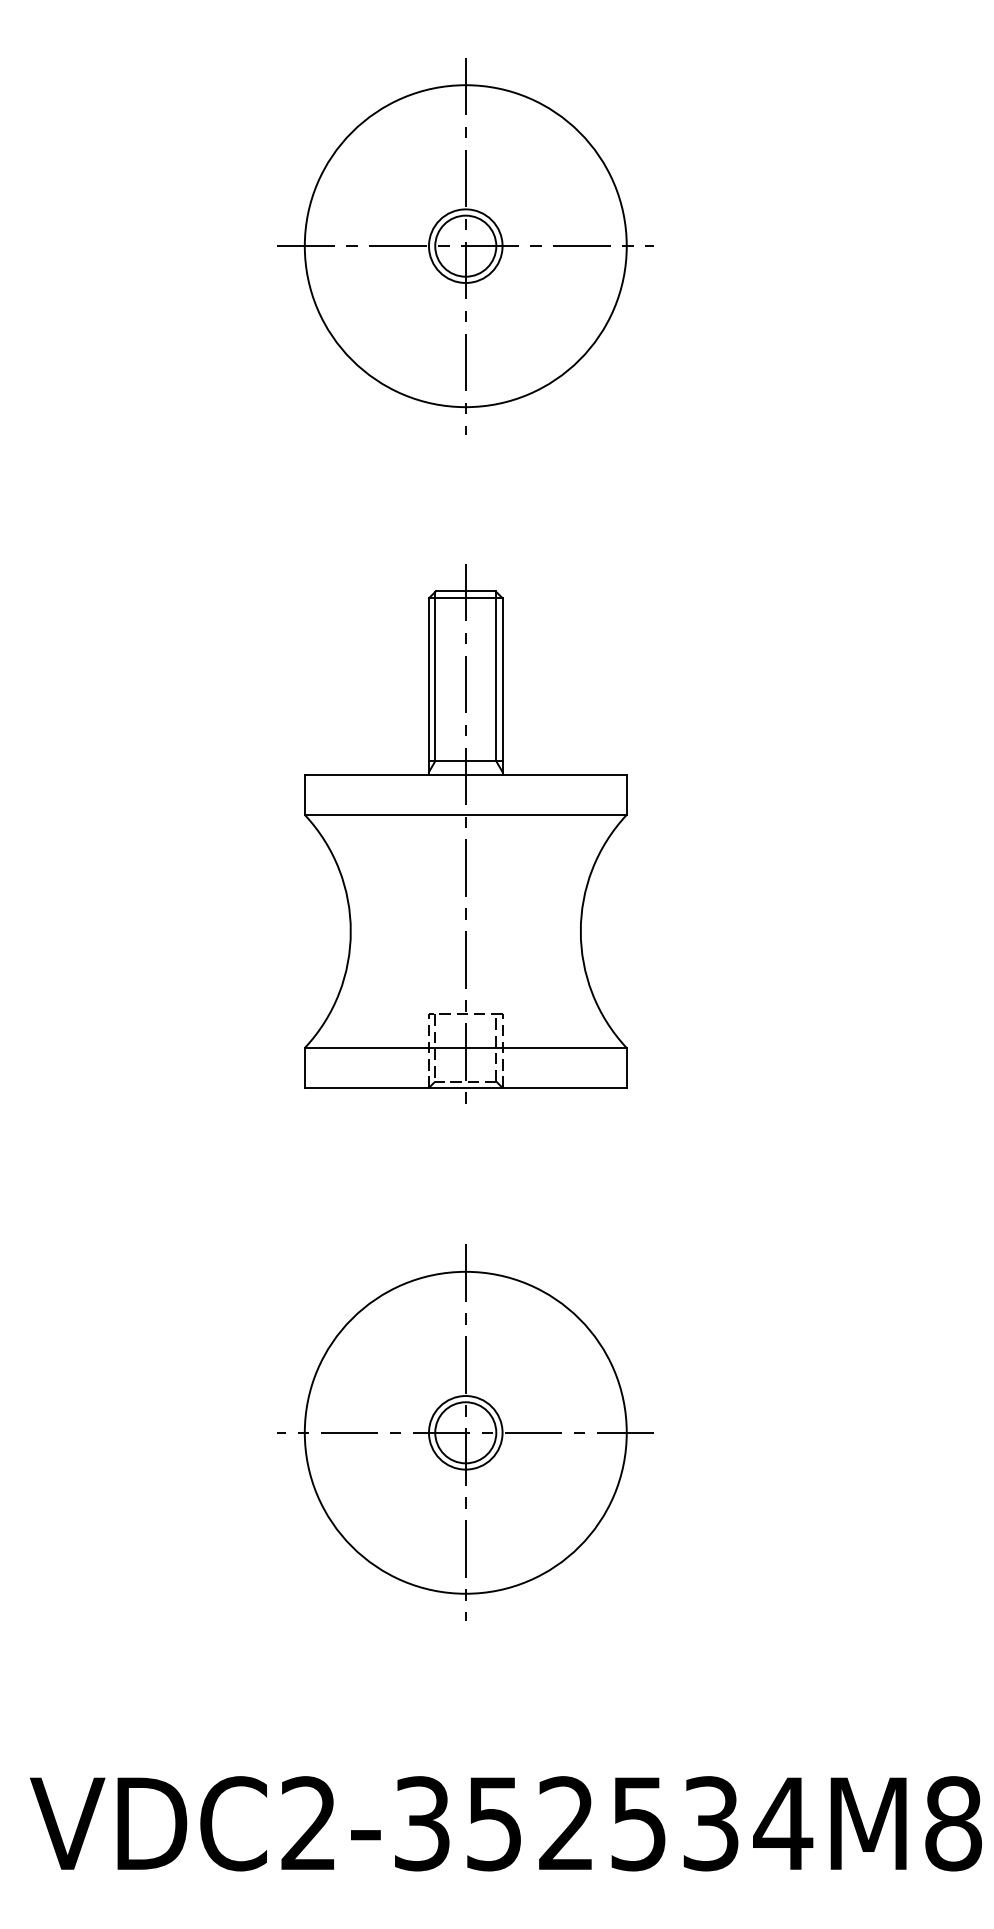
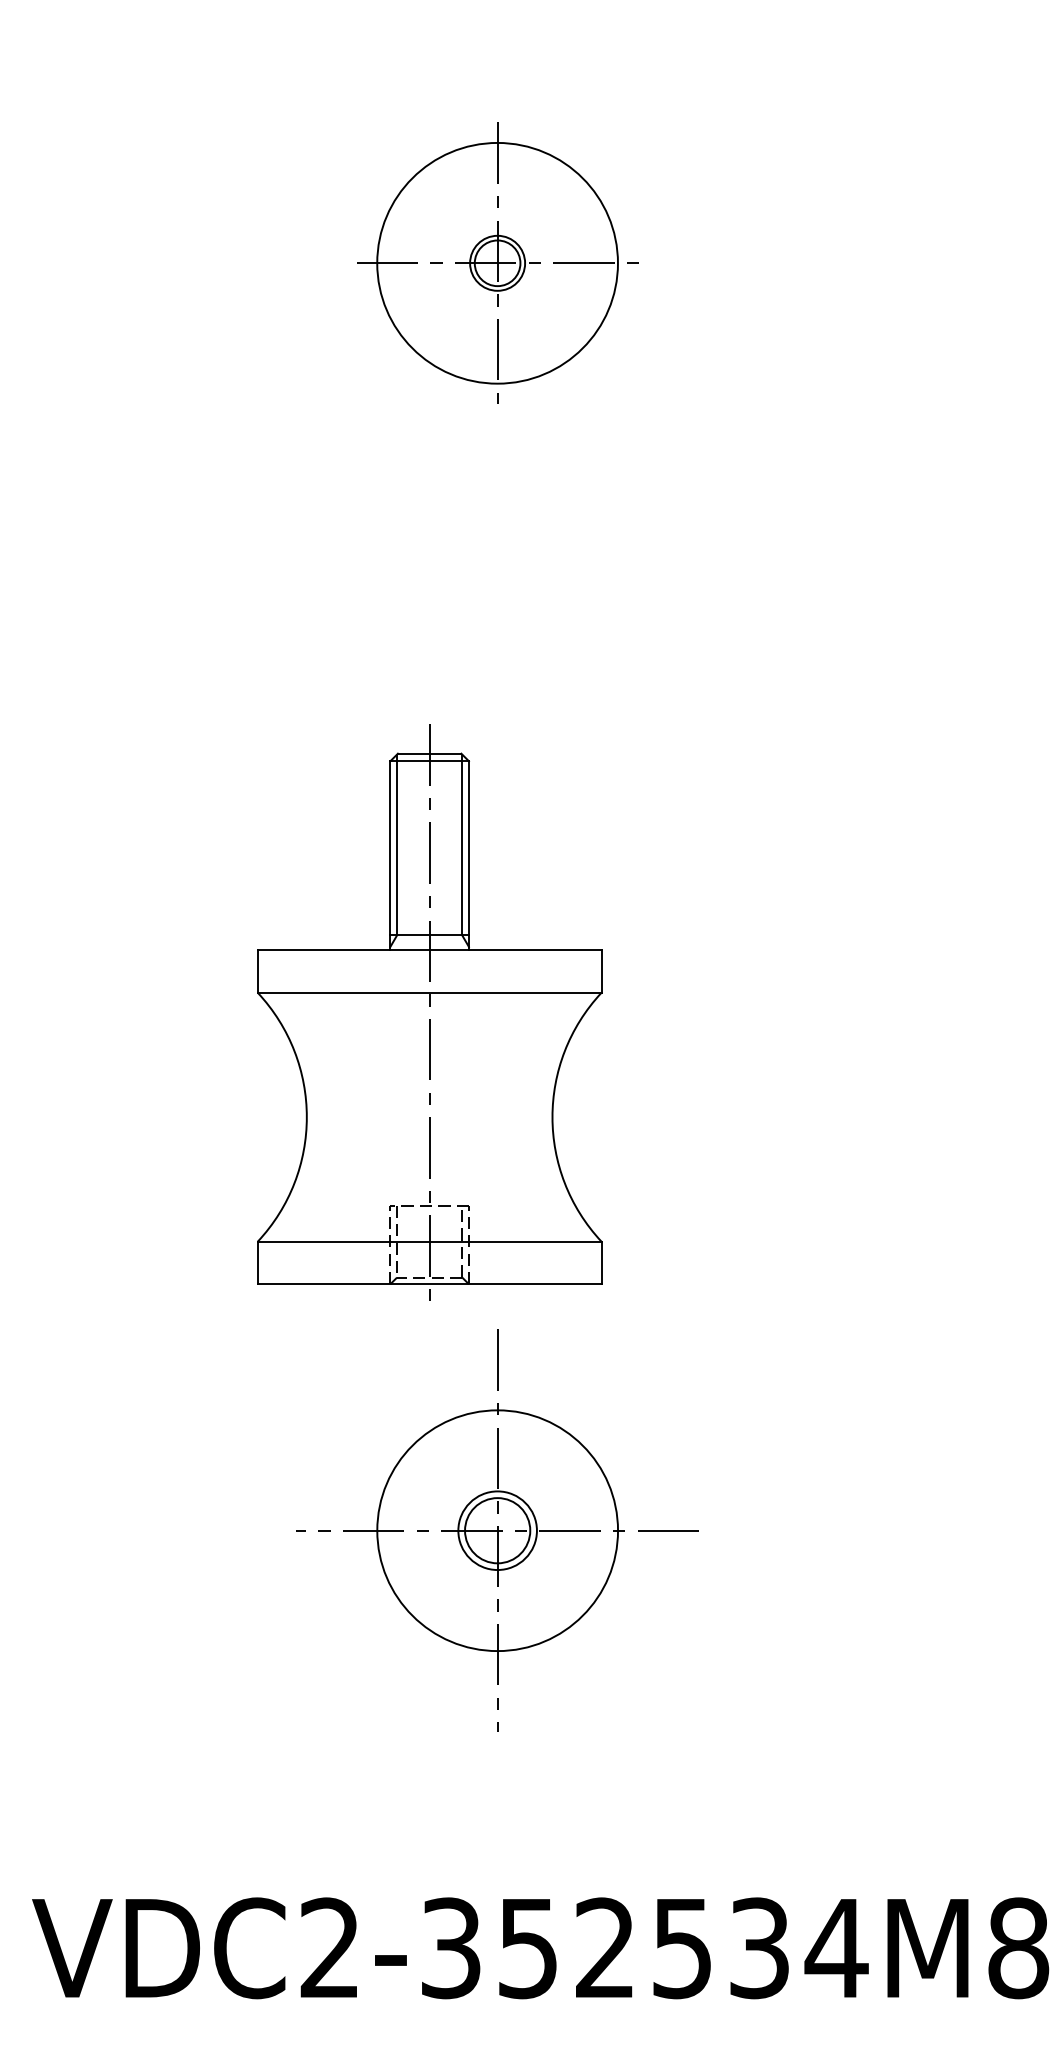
part: (465, 246) -> (497, 263), size x0.7
part: (465, 833) -> (429, 1012), moved
circle: (465, 1432) -> (497, 1530), size x0.7

